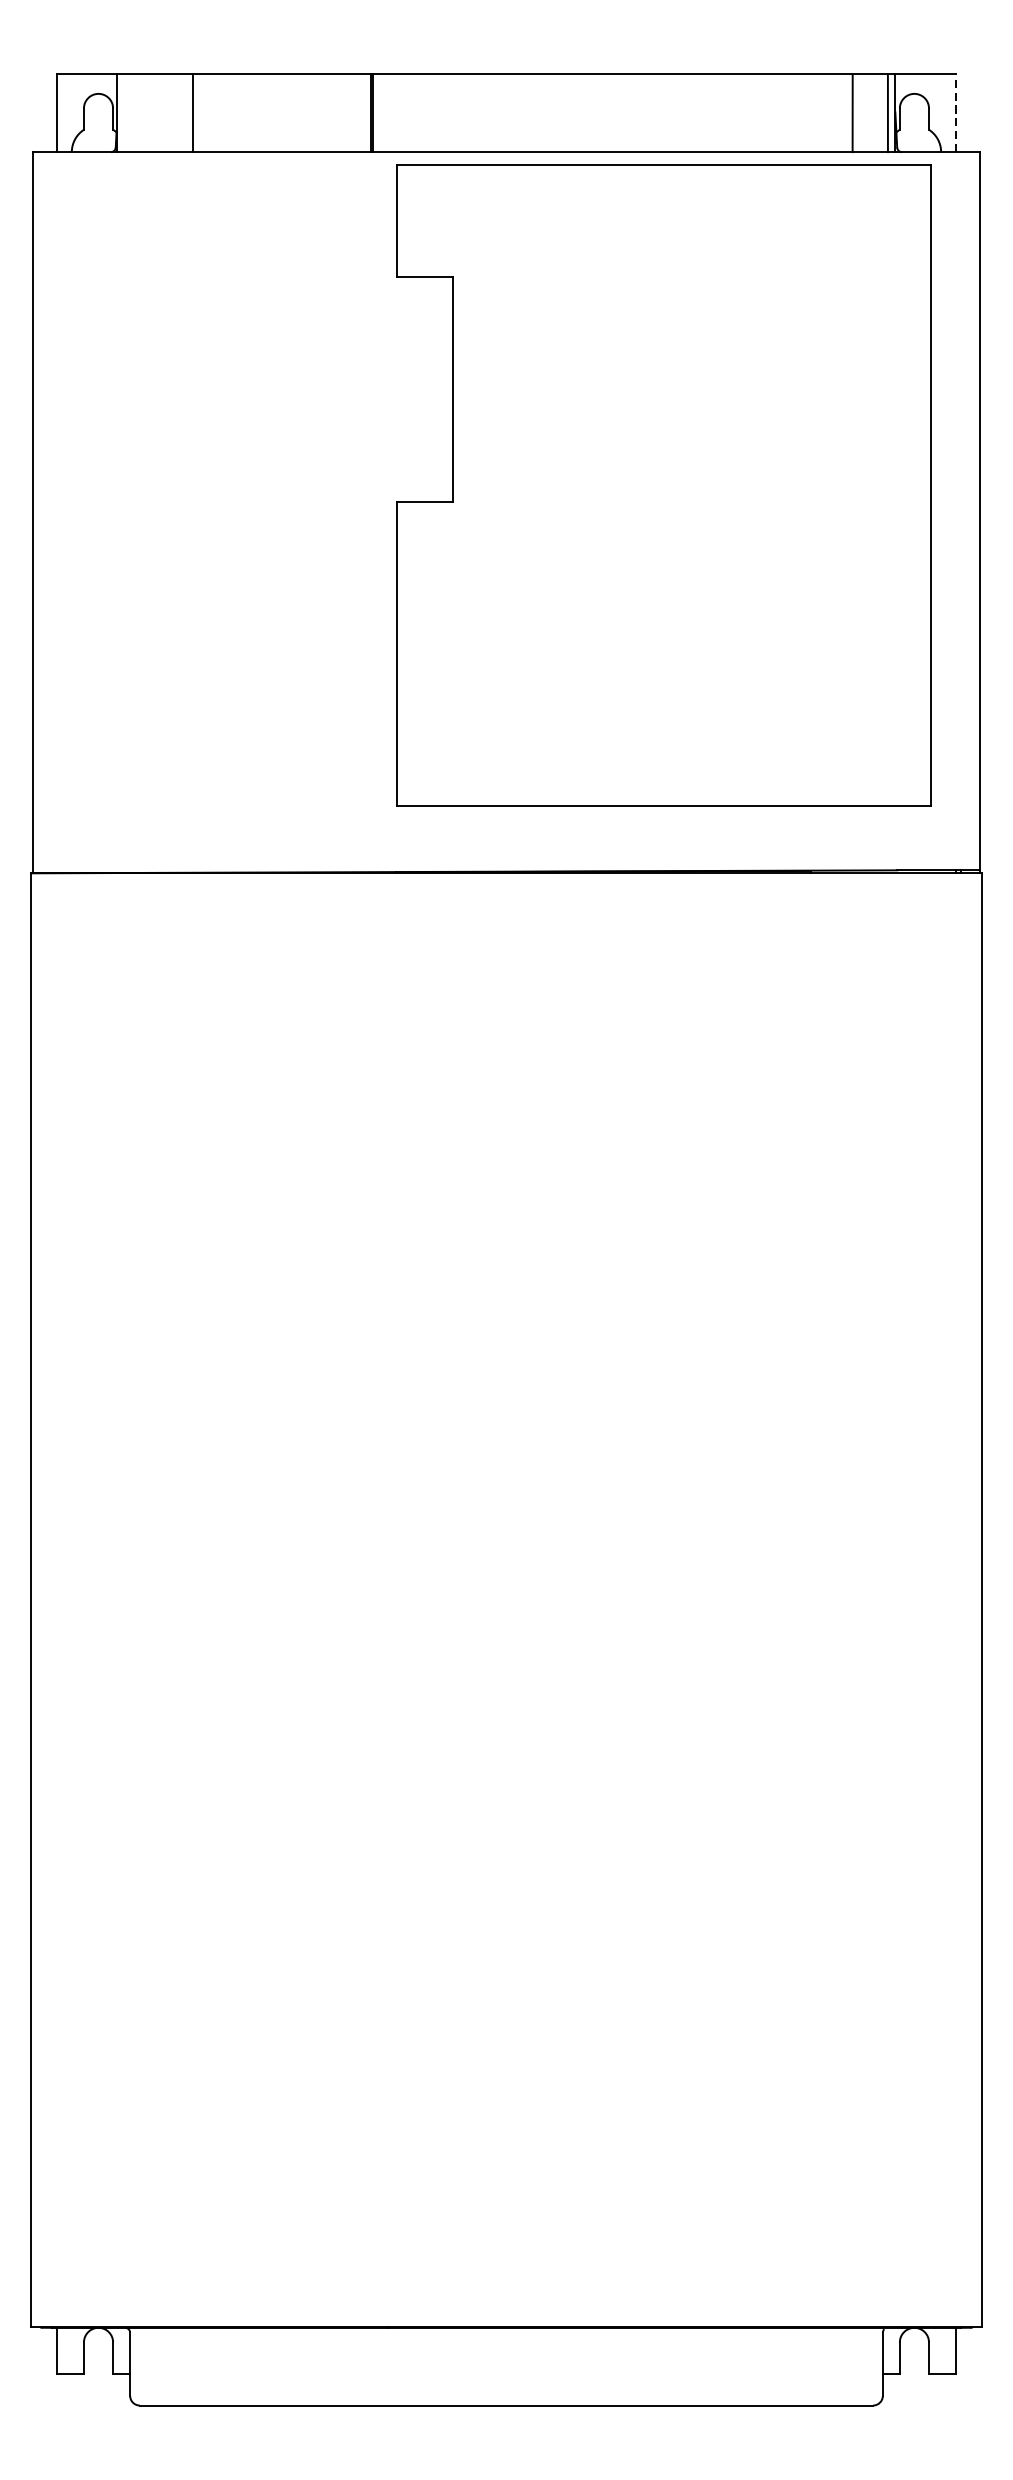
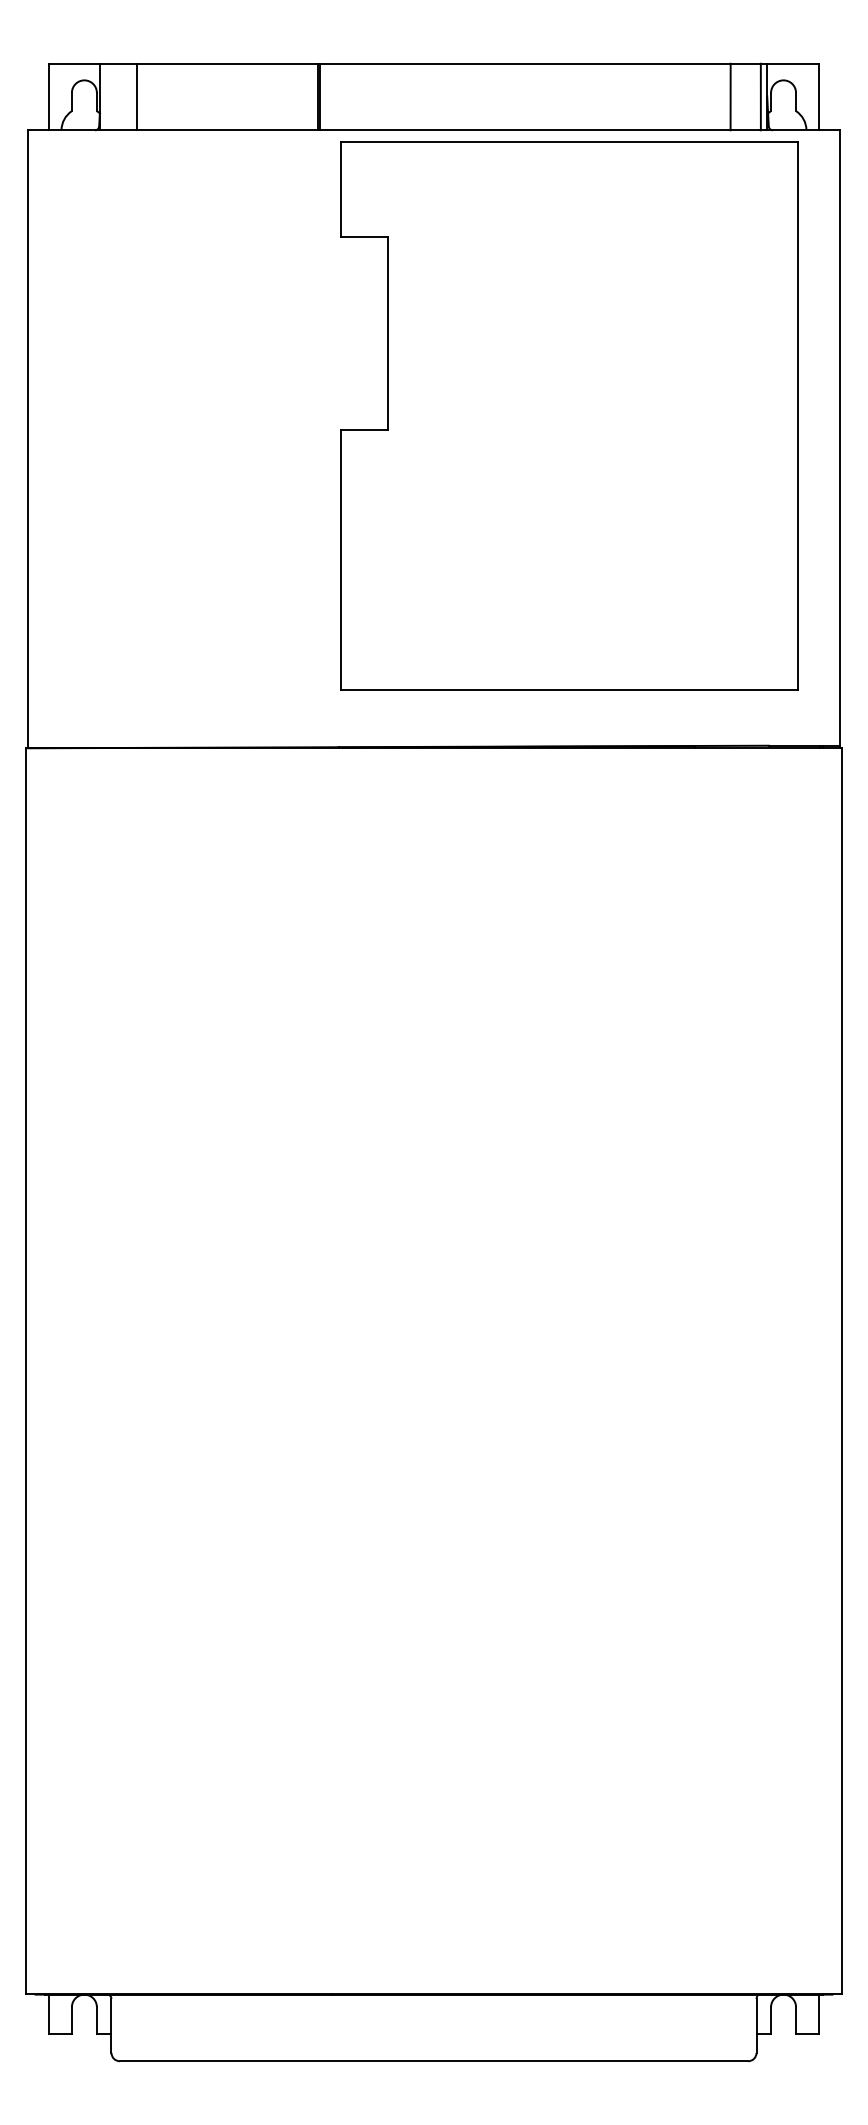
line: (193, 112) -> (137, 96), moved
line: (955, 112) -> (818, 96), dashed -> solid

